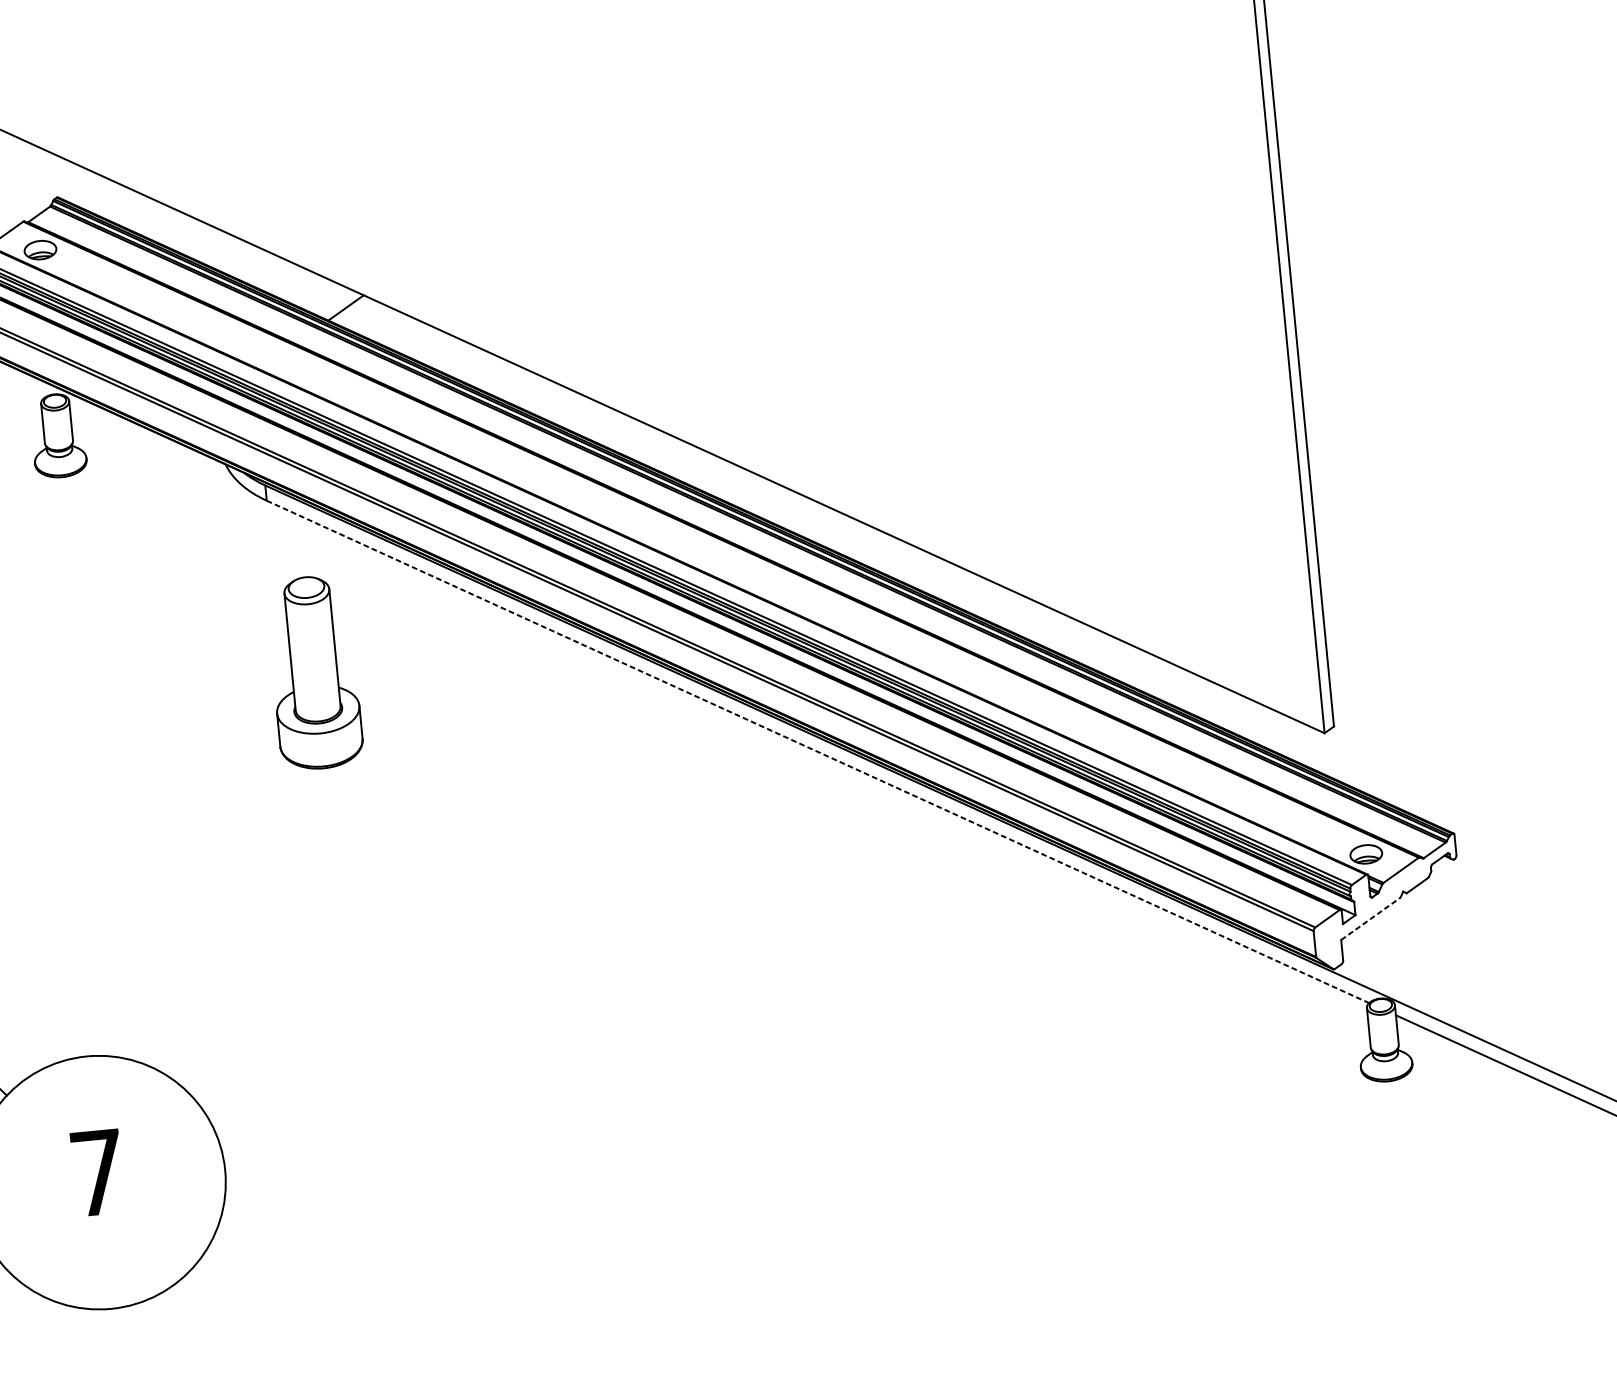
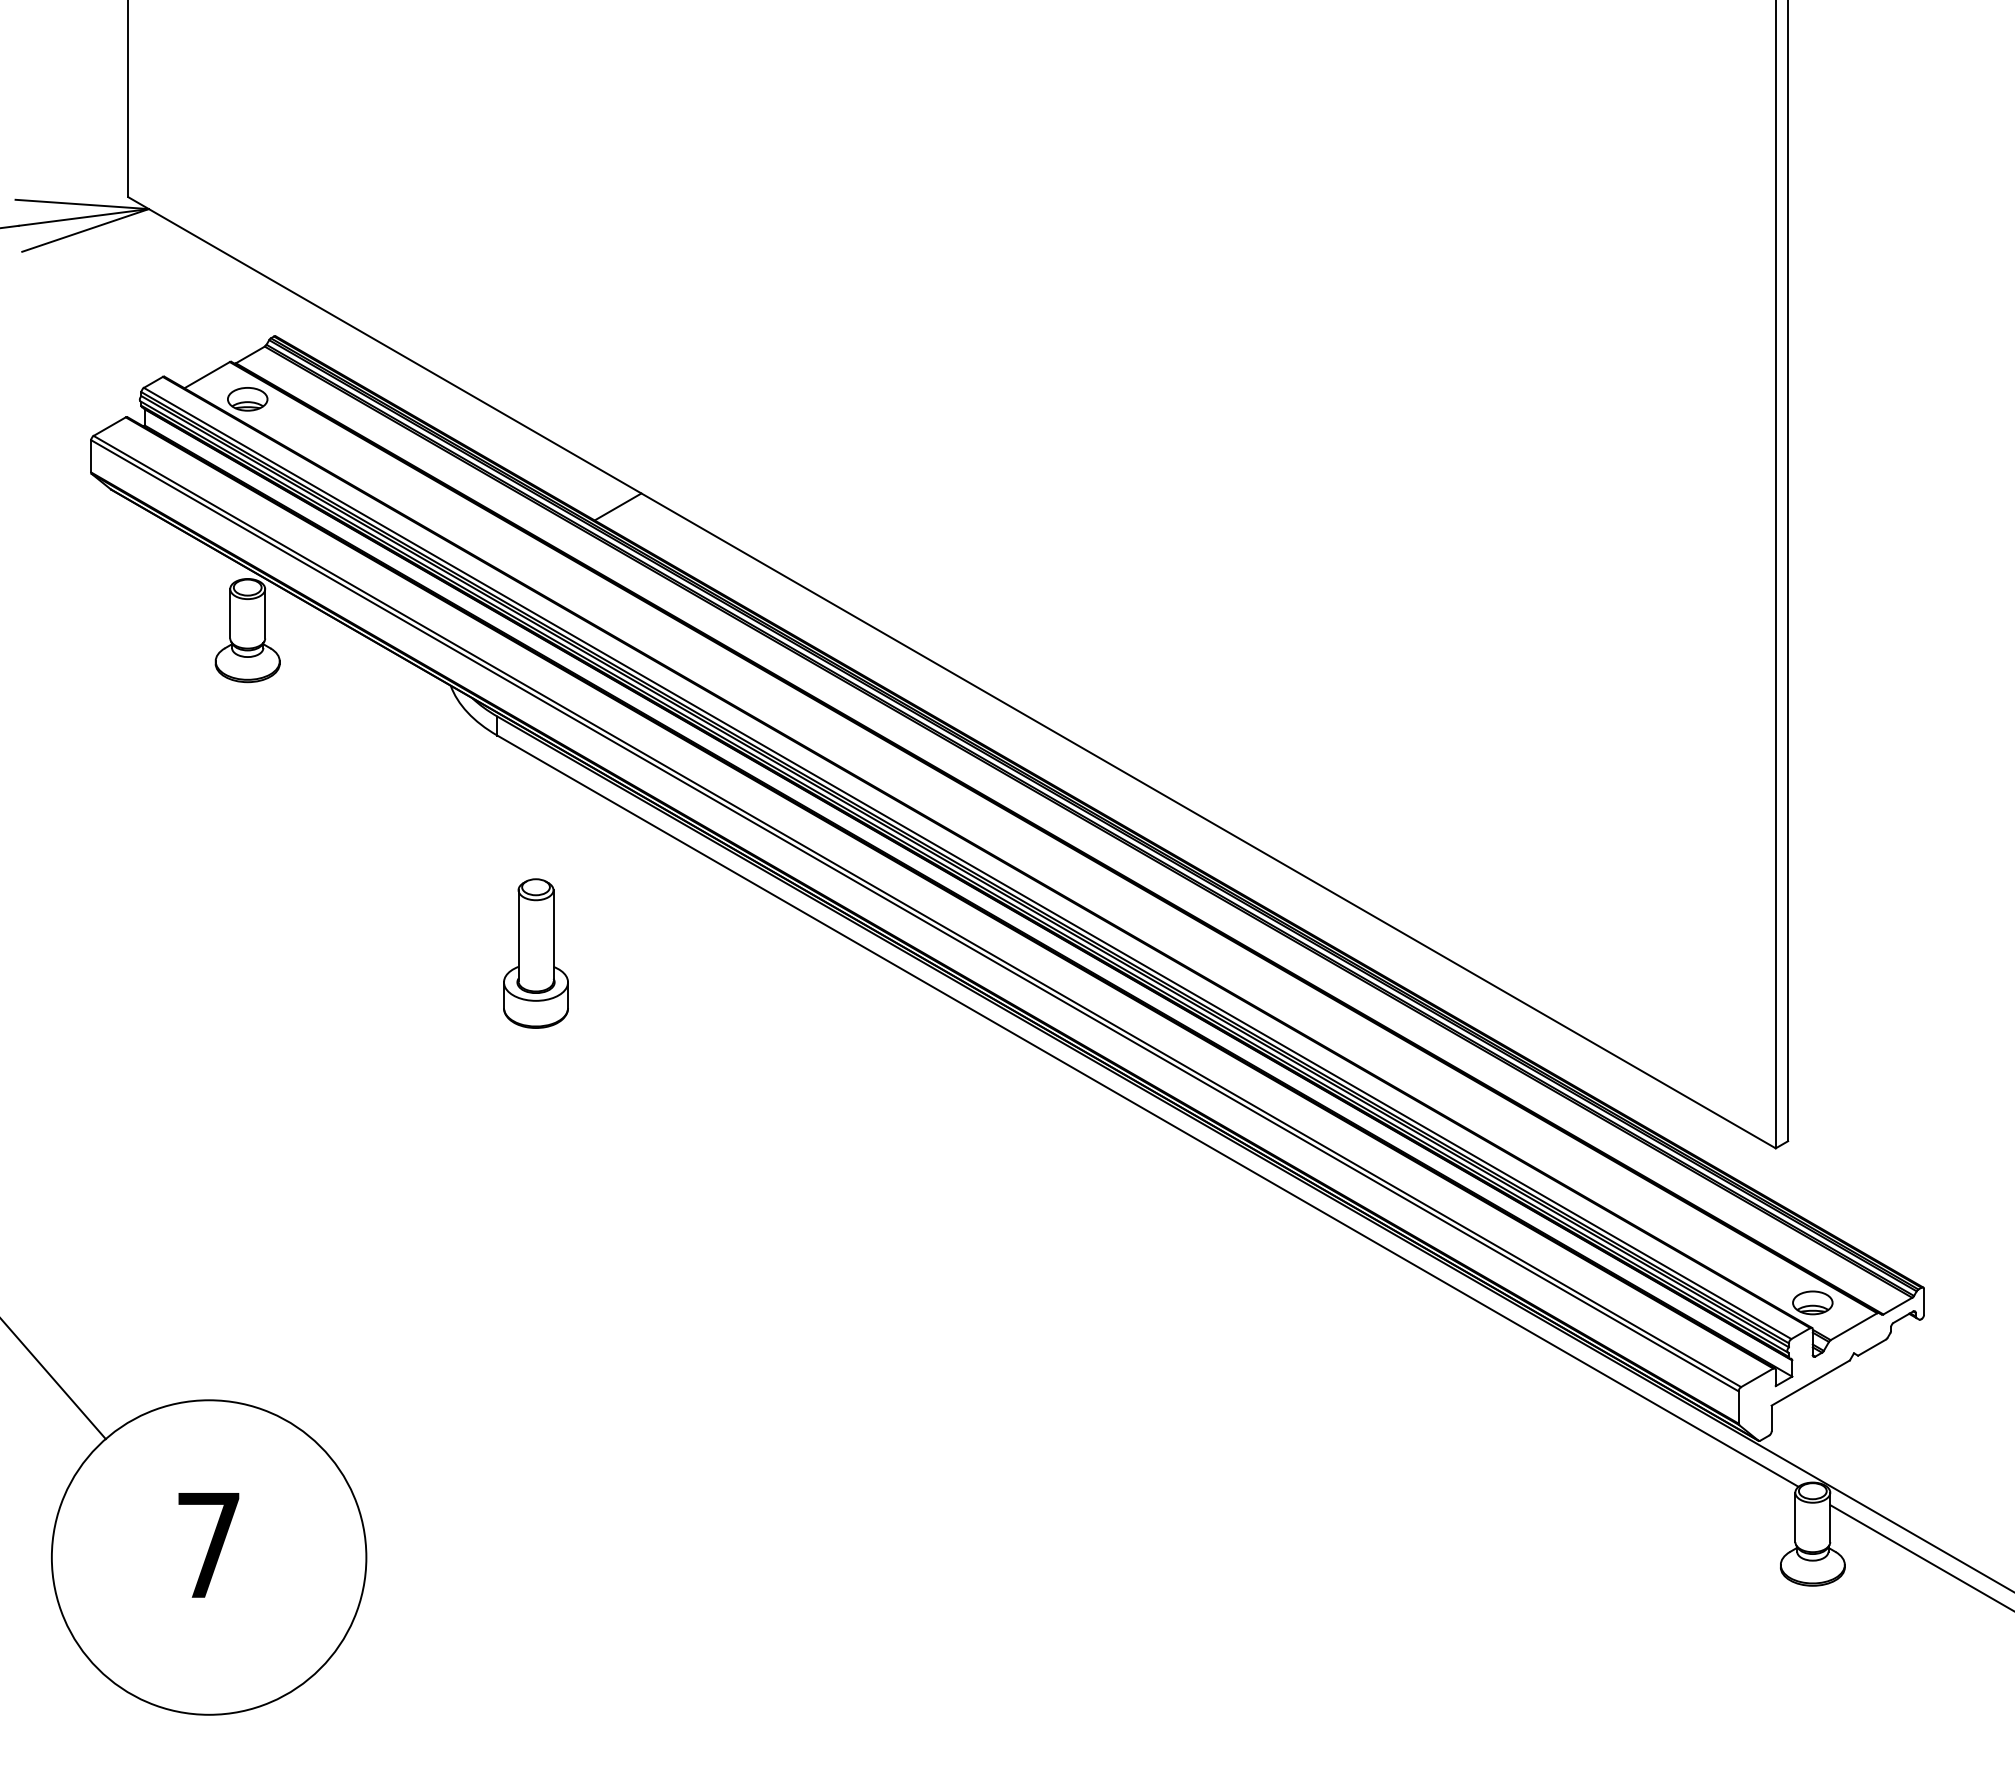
part: (314, 672) -> (535, 953), size x0.62
line: (818, 752) -> (1148, 1111), dashed -> solid
line: (1371, 918) -> (1811, 1382), dashed -> solid

